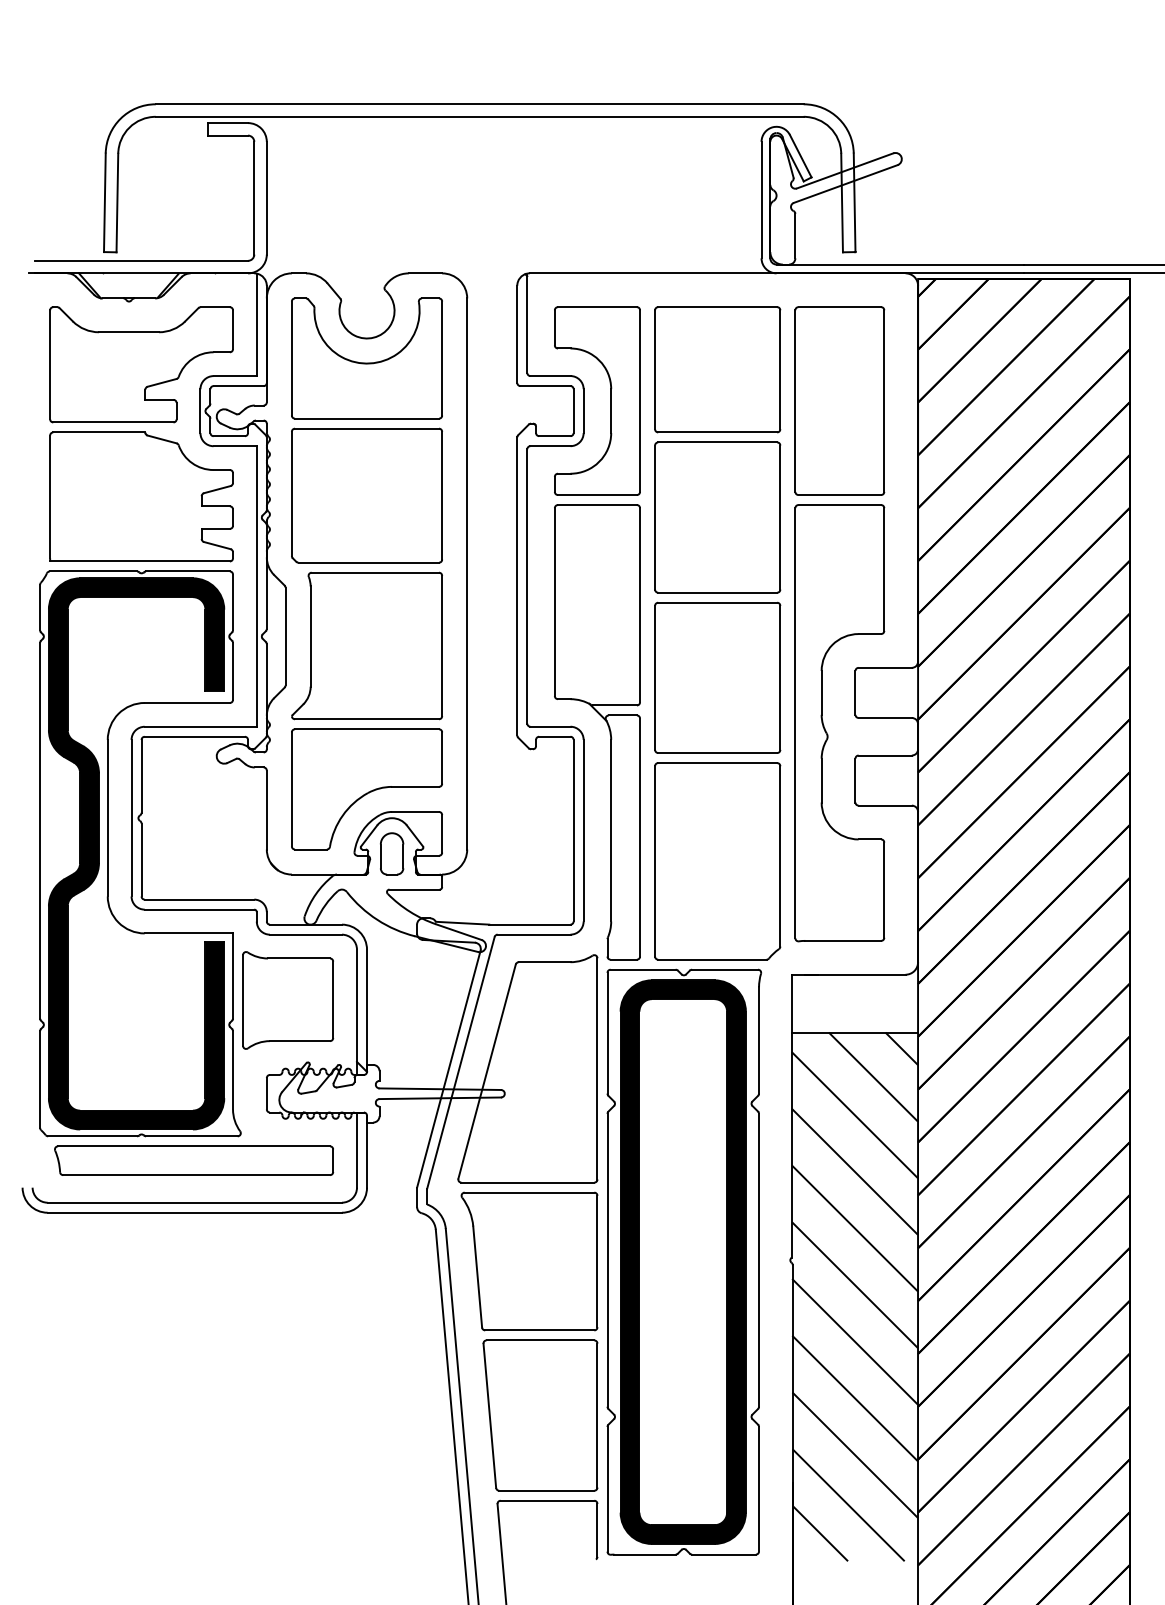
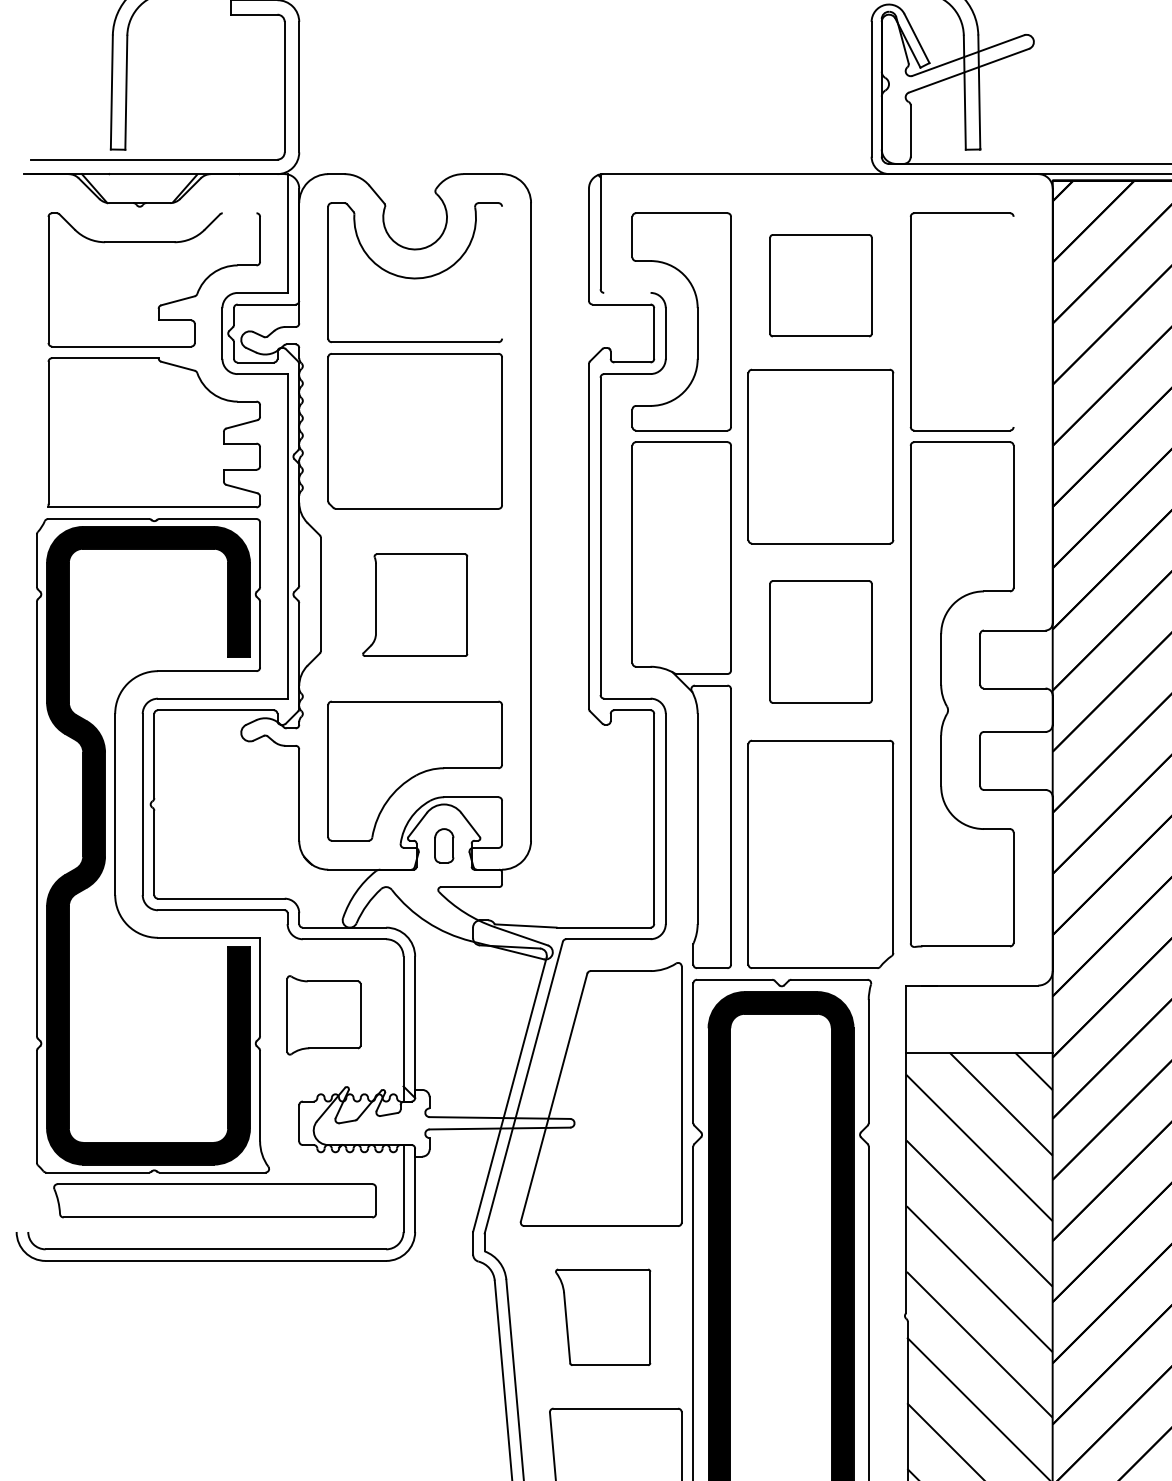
line: (214, 307) -> (238, 213), removed
line: (442, 358) -> (502, 272), removed
part: (717, 369) -> (820, 285), size x0.7
line: (550, 376) -> (627, 293), removed
line: (884, 400) -> (1013, 321), removed
part: (366, 645) -> (414, 604), size x0.6
part: (717, 677) -> (820, 641), size x0.7
part: (392, 853) -> (444, 845), size x0.7
part: (288, 1000) -> (324, 1015), size x0.7
part: (529, 1261) -> (603, 1317), size x0.6

